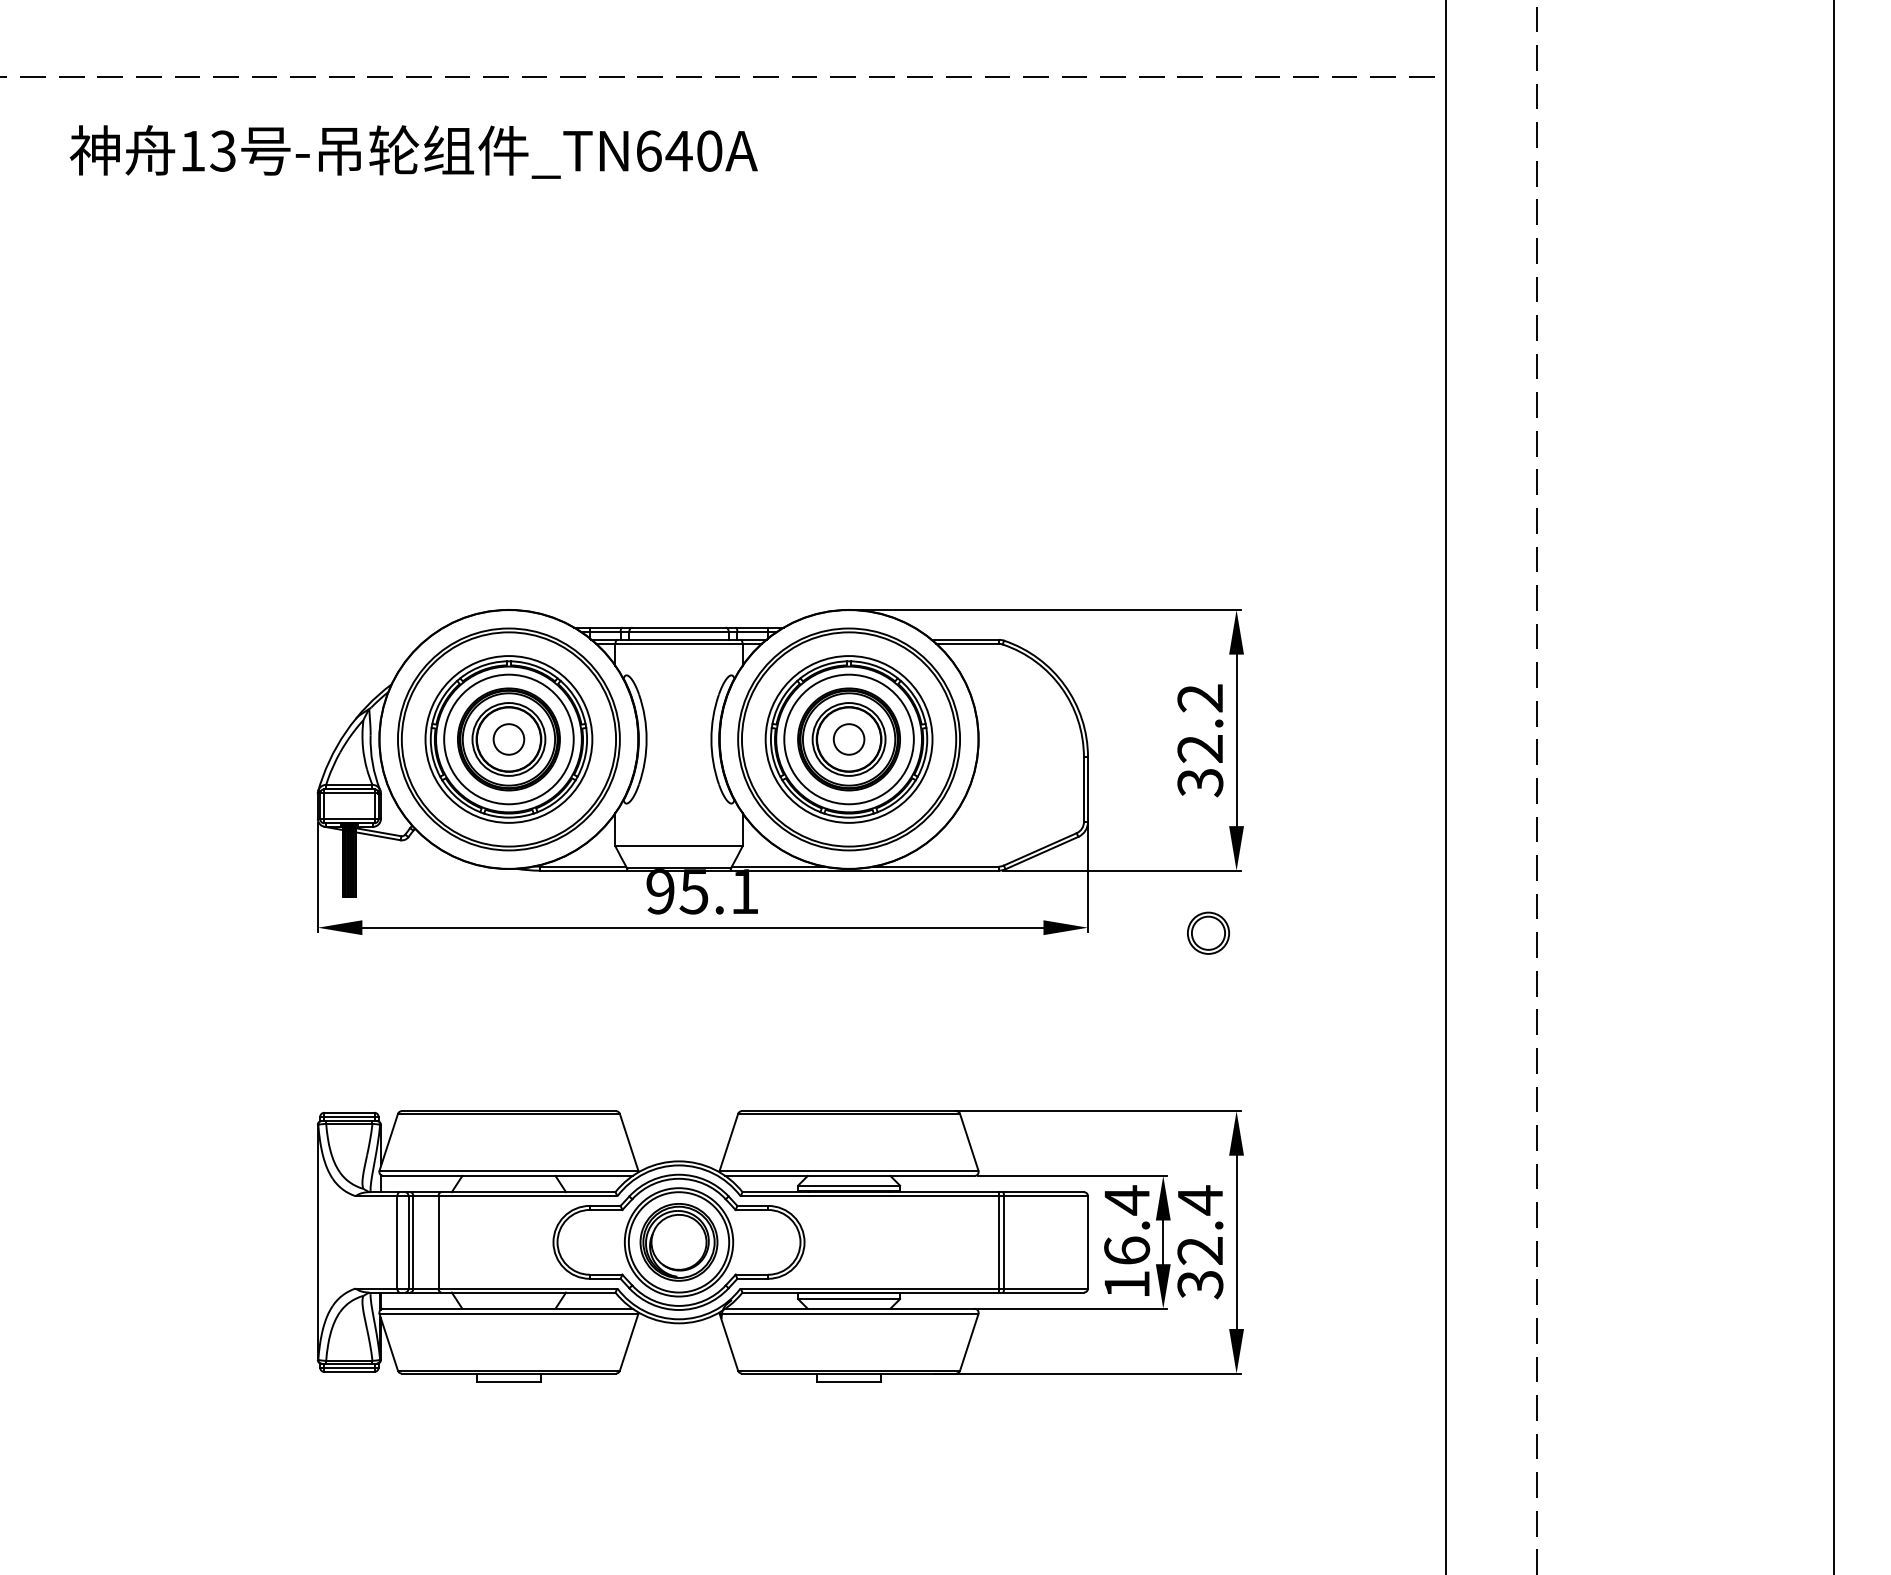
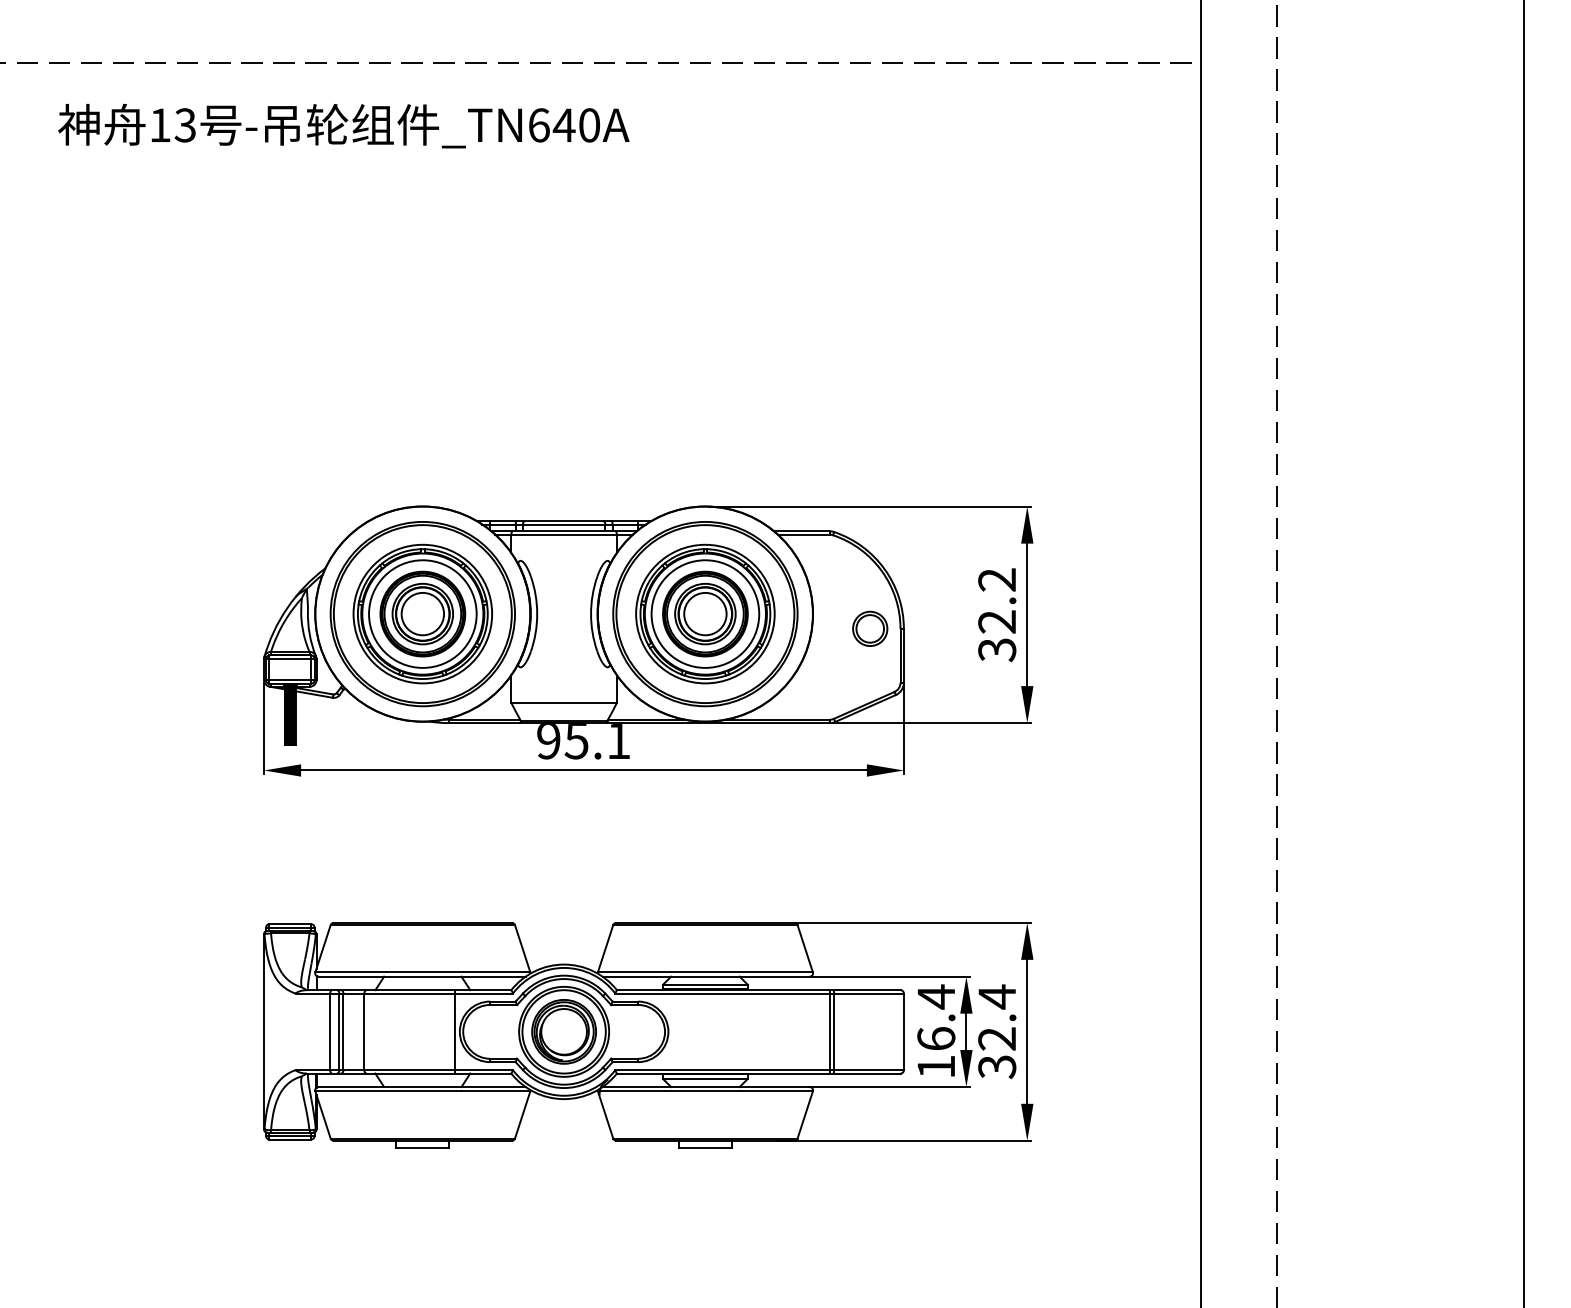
circle: (508, 738) -> (422, 613), size x1.67
circle: (848, 738) -> (704, 613), size x1.67
part: (1208, 932) -> (870, 628), moved
line: (548, 1242) -> (455, 1031), added

